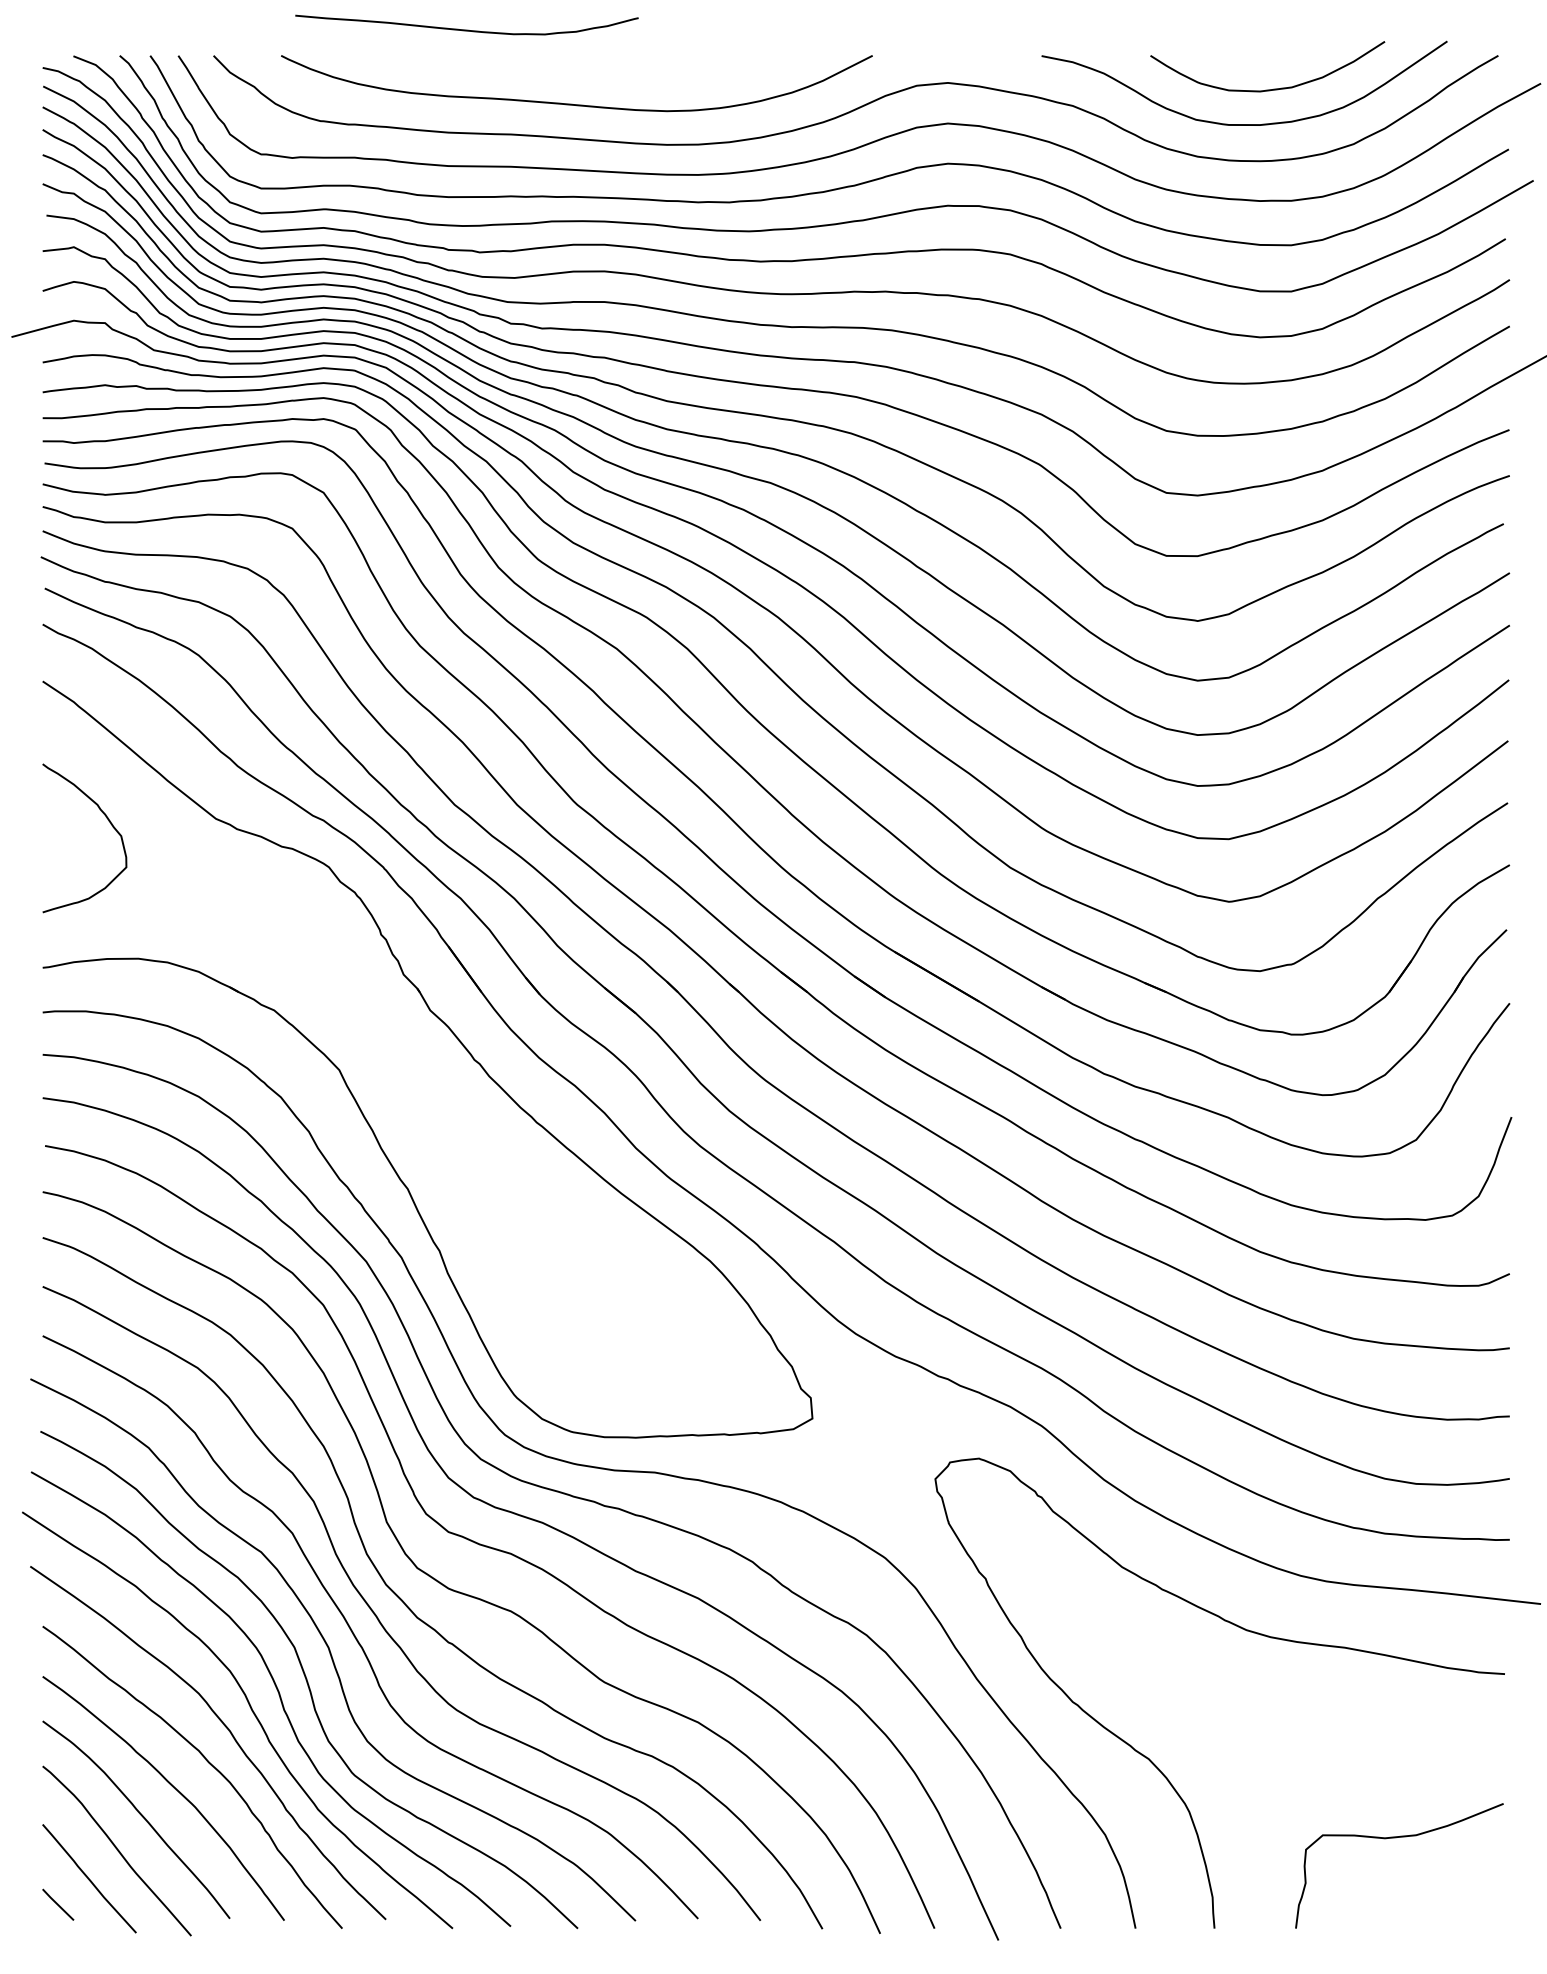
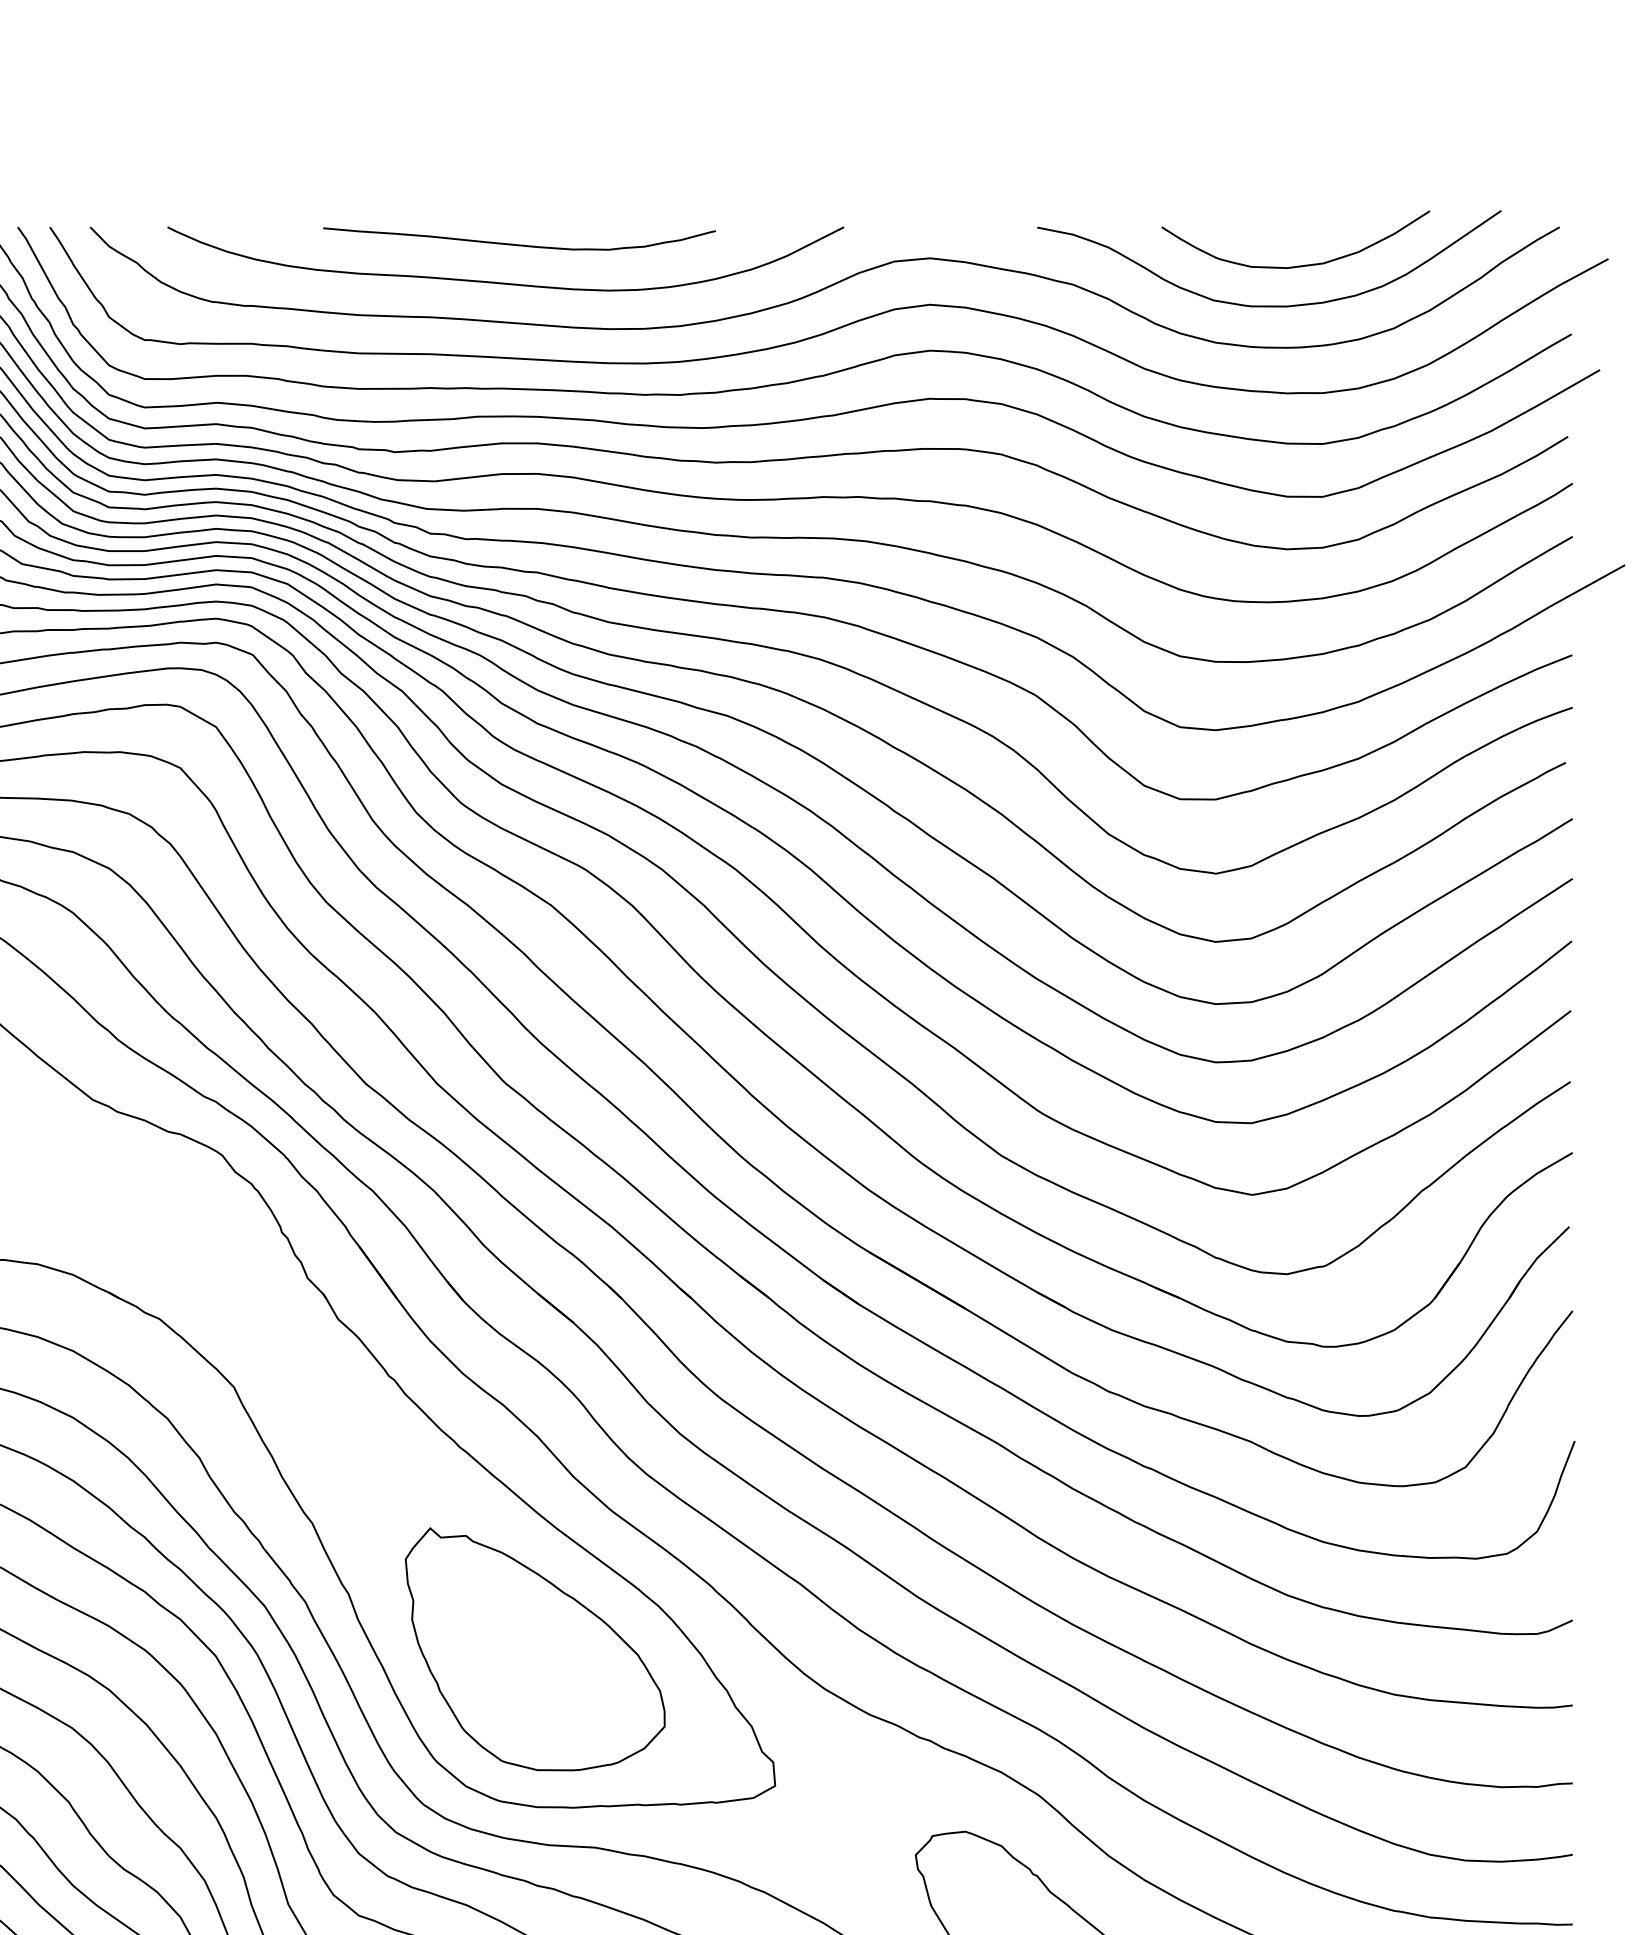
curve: (466, 29) -> (519, 244), moved
part: (602, 1298) -> (535, 1648), added

